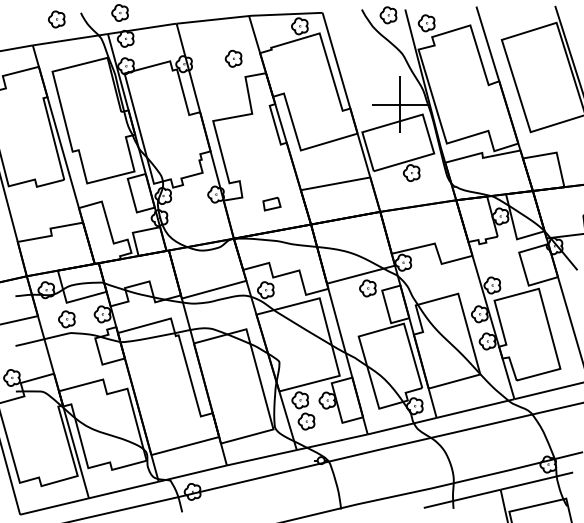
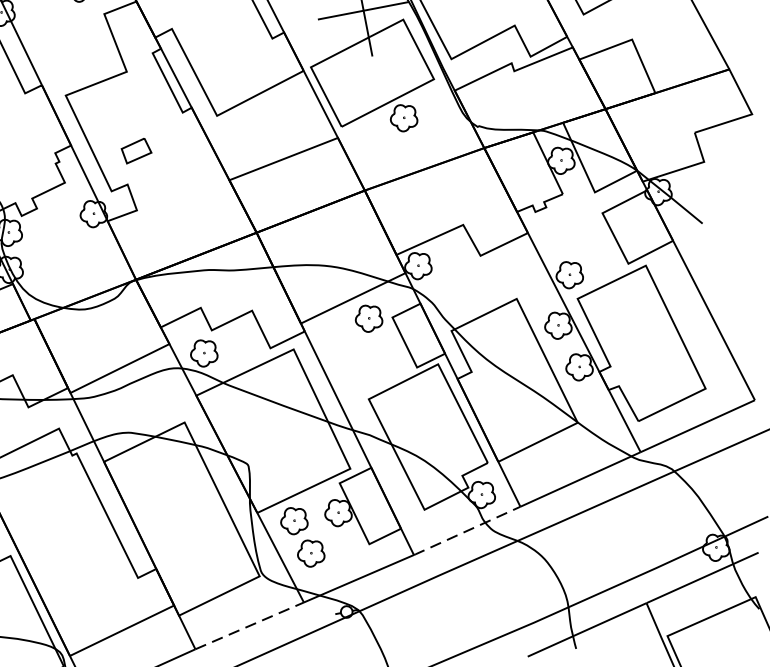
part: (271, 203) -> (135, 150), moved
line: (401, 426) -> (466, 531), solid -> dashed
line: (261, 457) -> (249, 625), solid -> dashed

